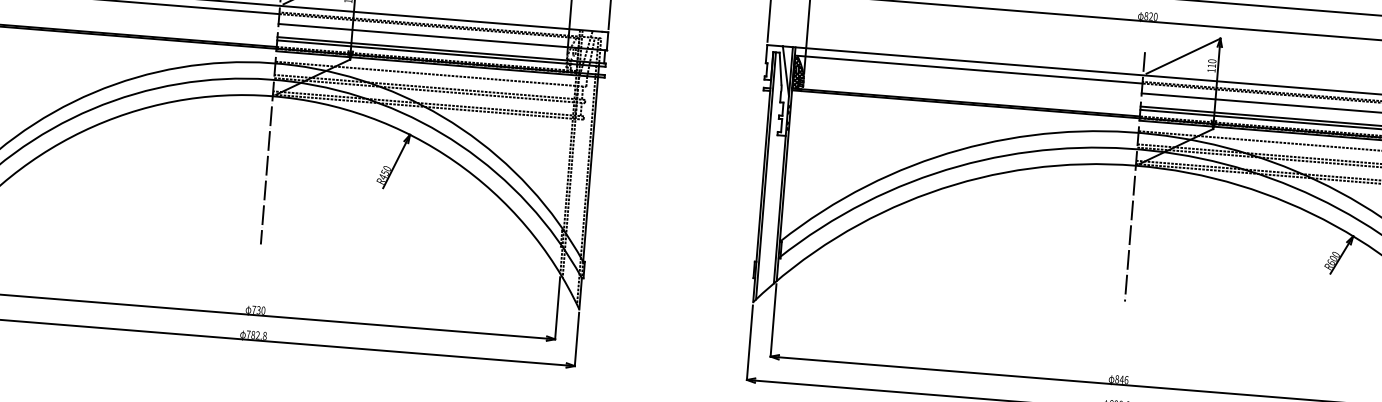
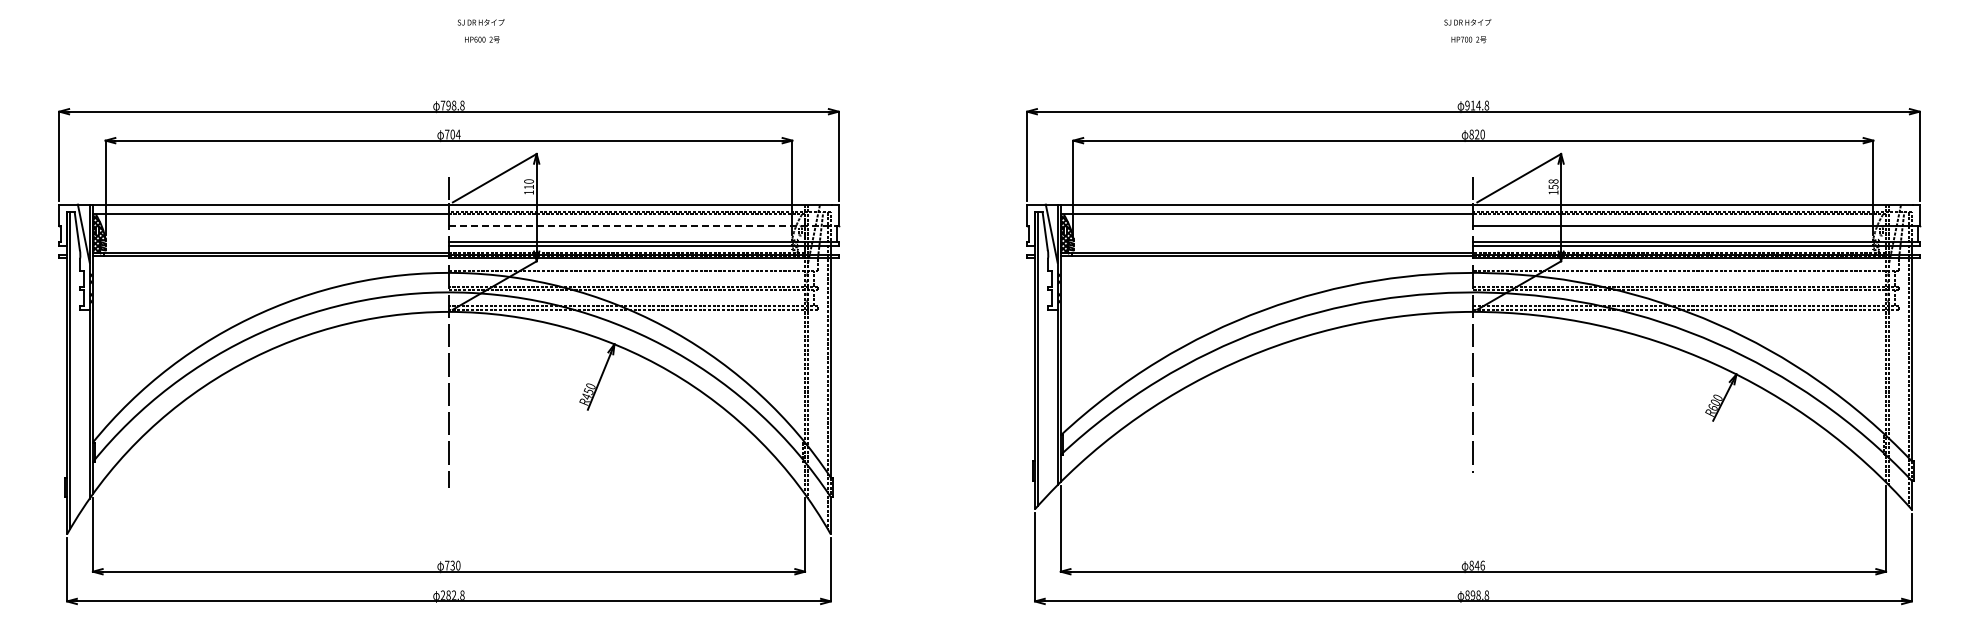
line: (442, 37) -> (643, 226), solid -> dashed
text: (1211, 63) -> (1553, 184), 110 -> 158
text: (248, 333) -> (442, 594), 782.8 -> 282.8

